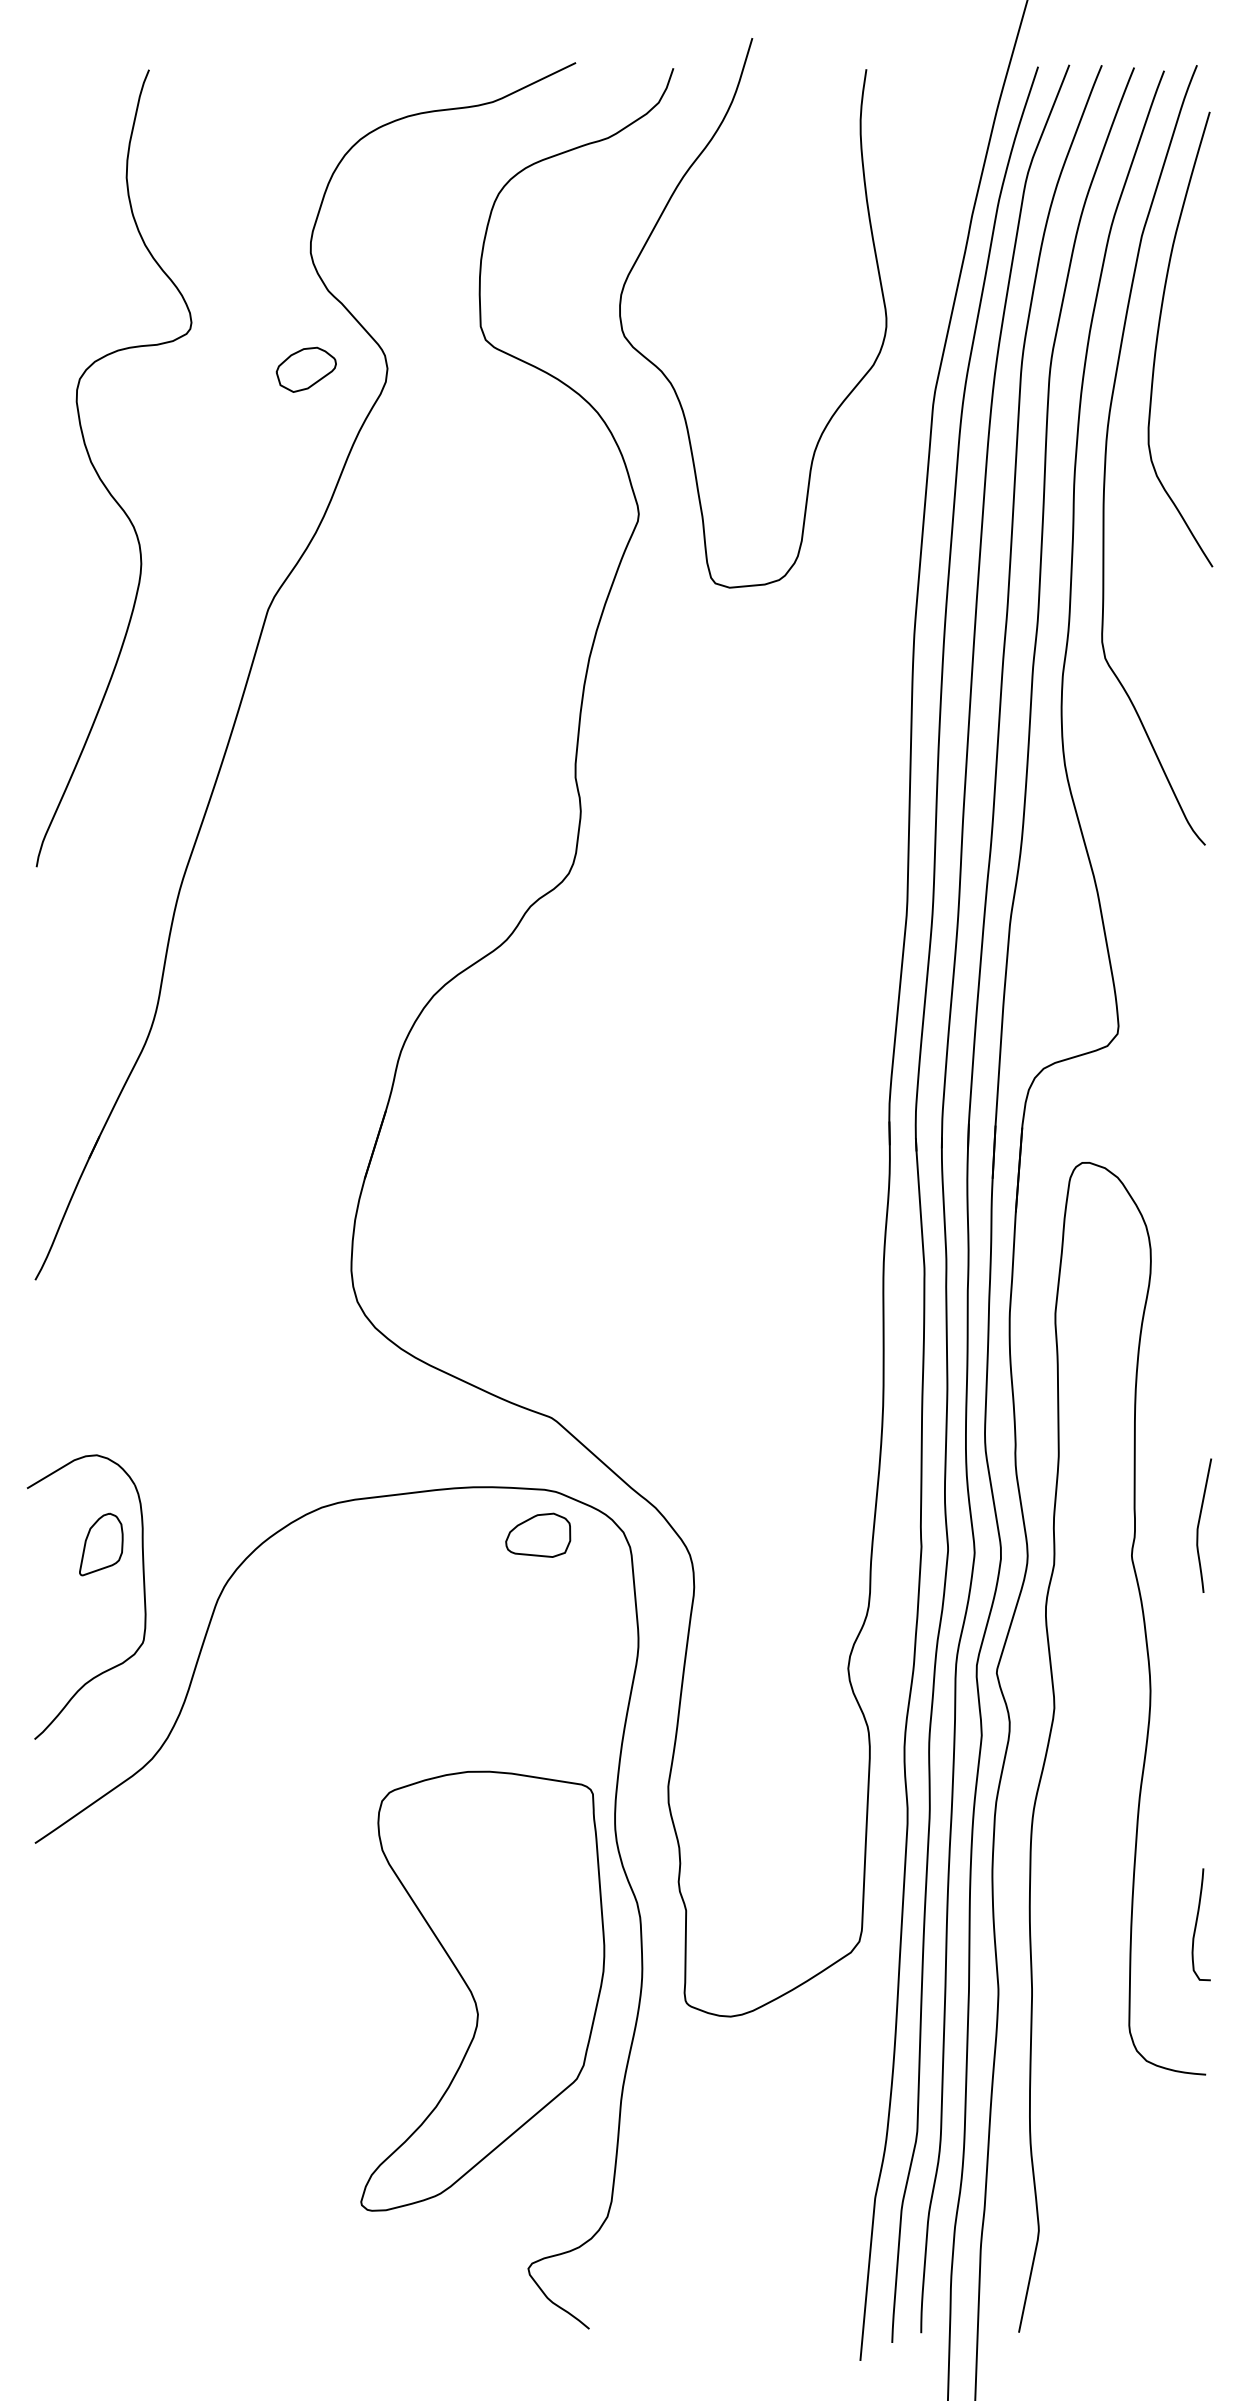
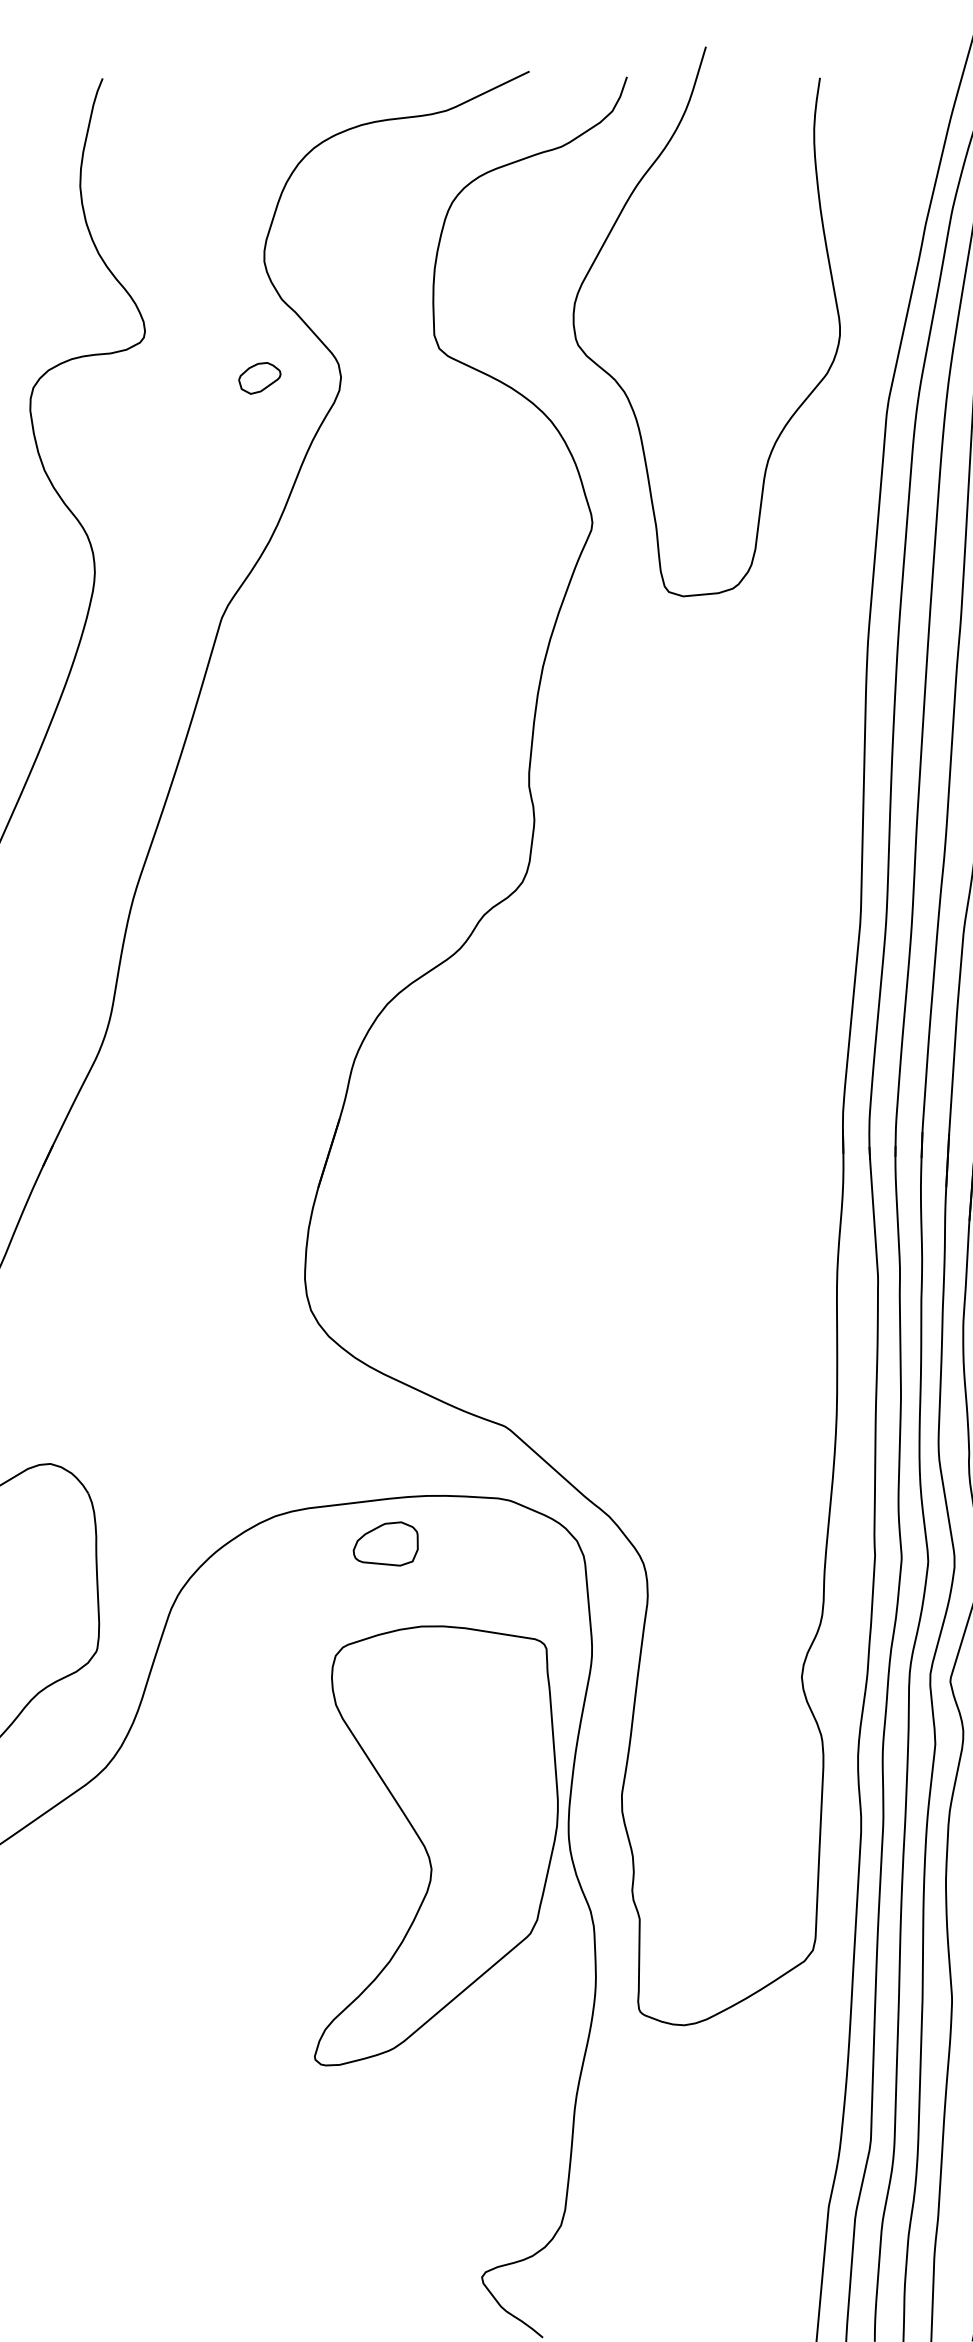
part: (305, 369) -> (259, 378), size x0.7
part: (538, 1534) -> (386, 1543), moved
part: (101, 1544) -> (55, 1553), removed
part: (482, 1990) -> (436, 1845), moved

